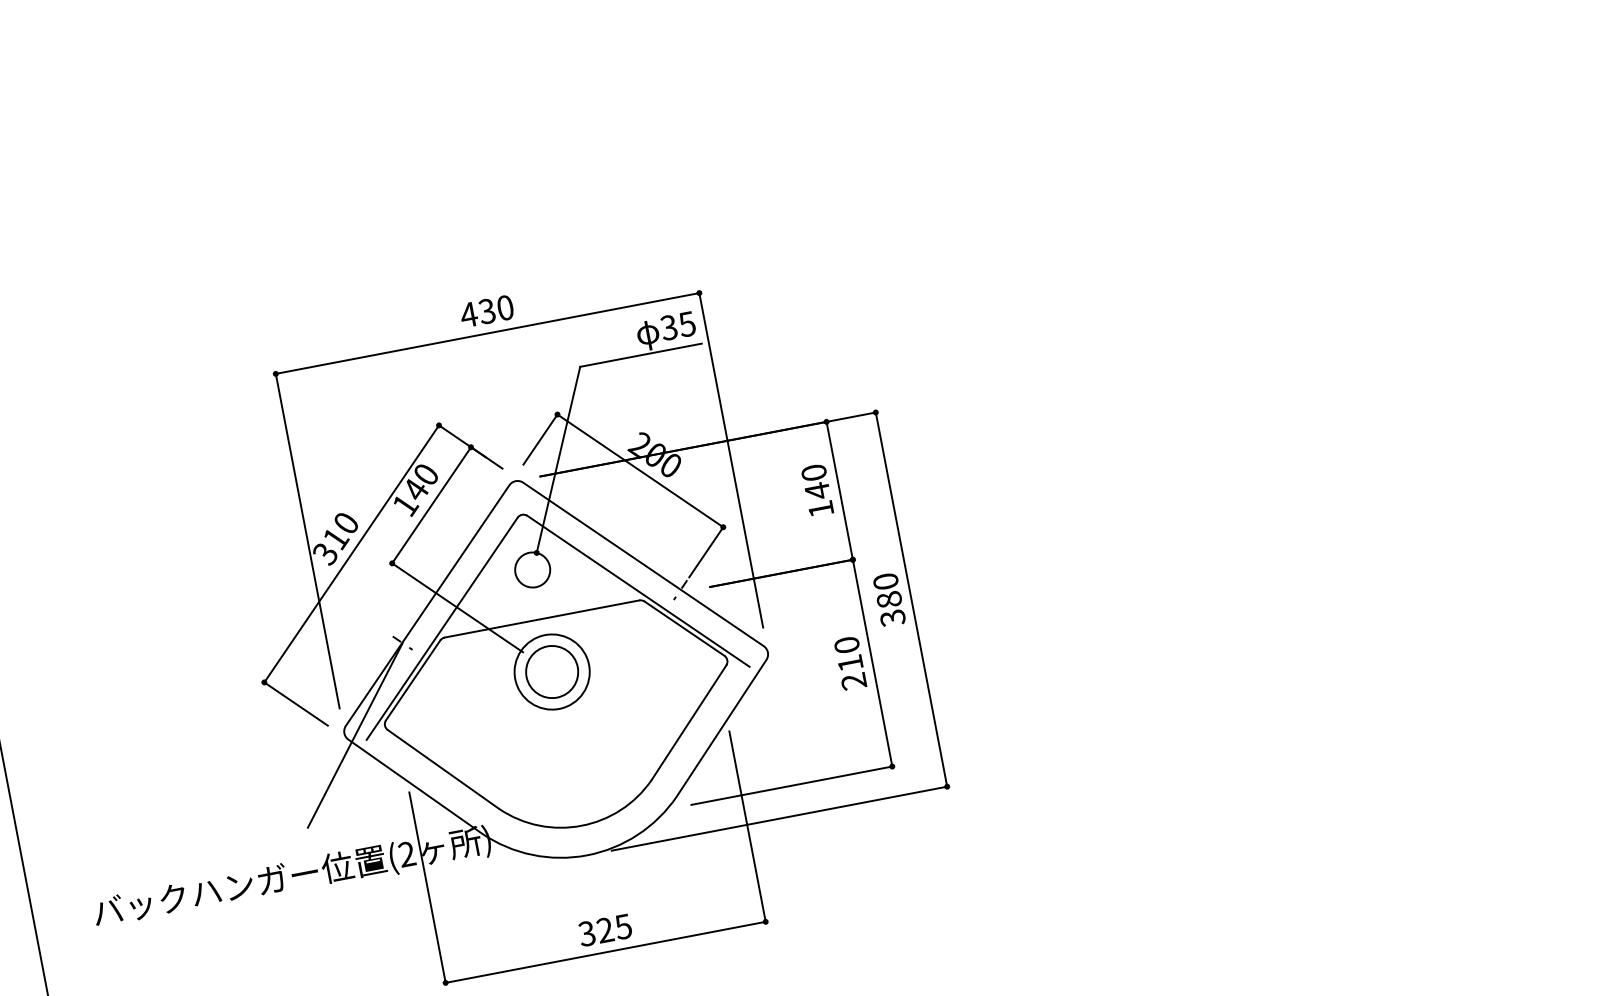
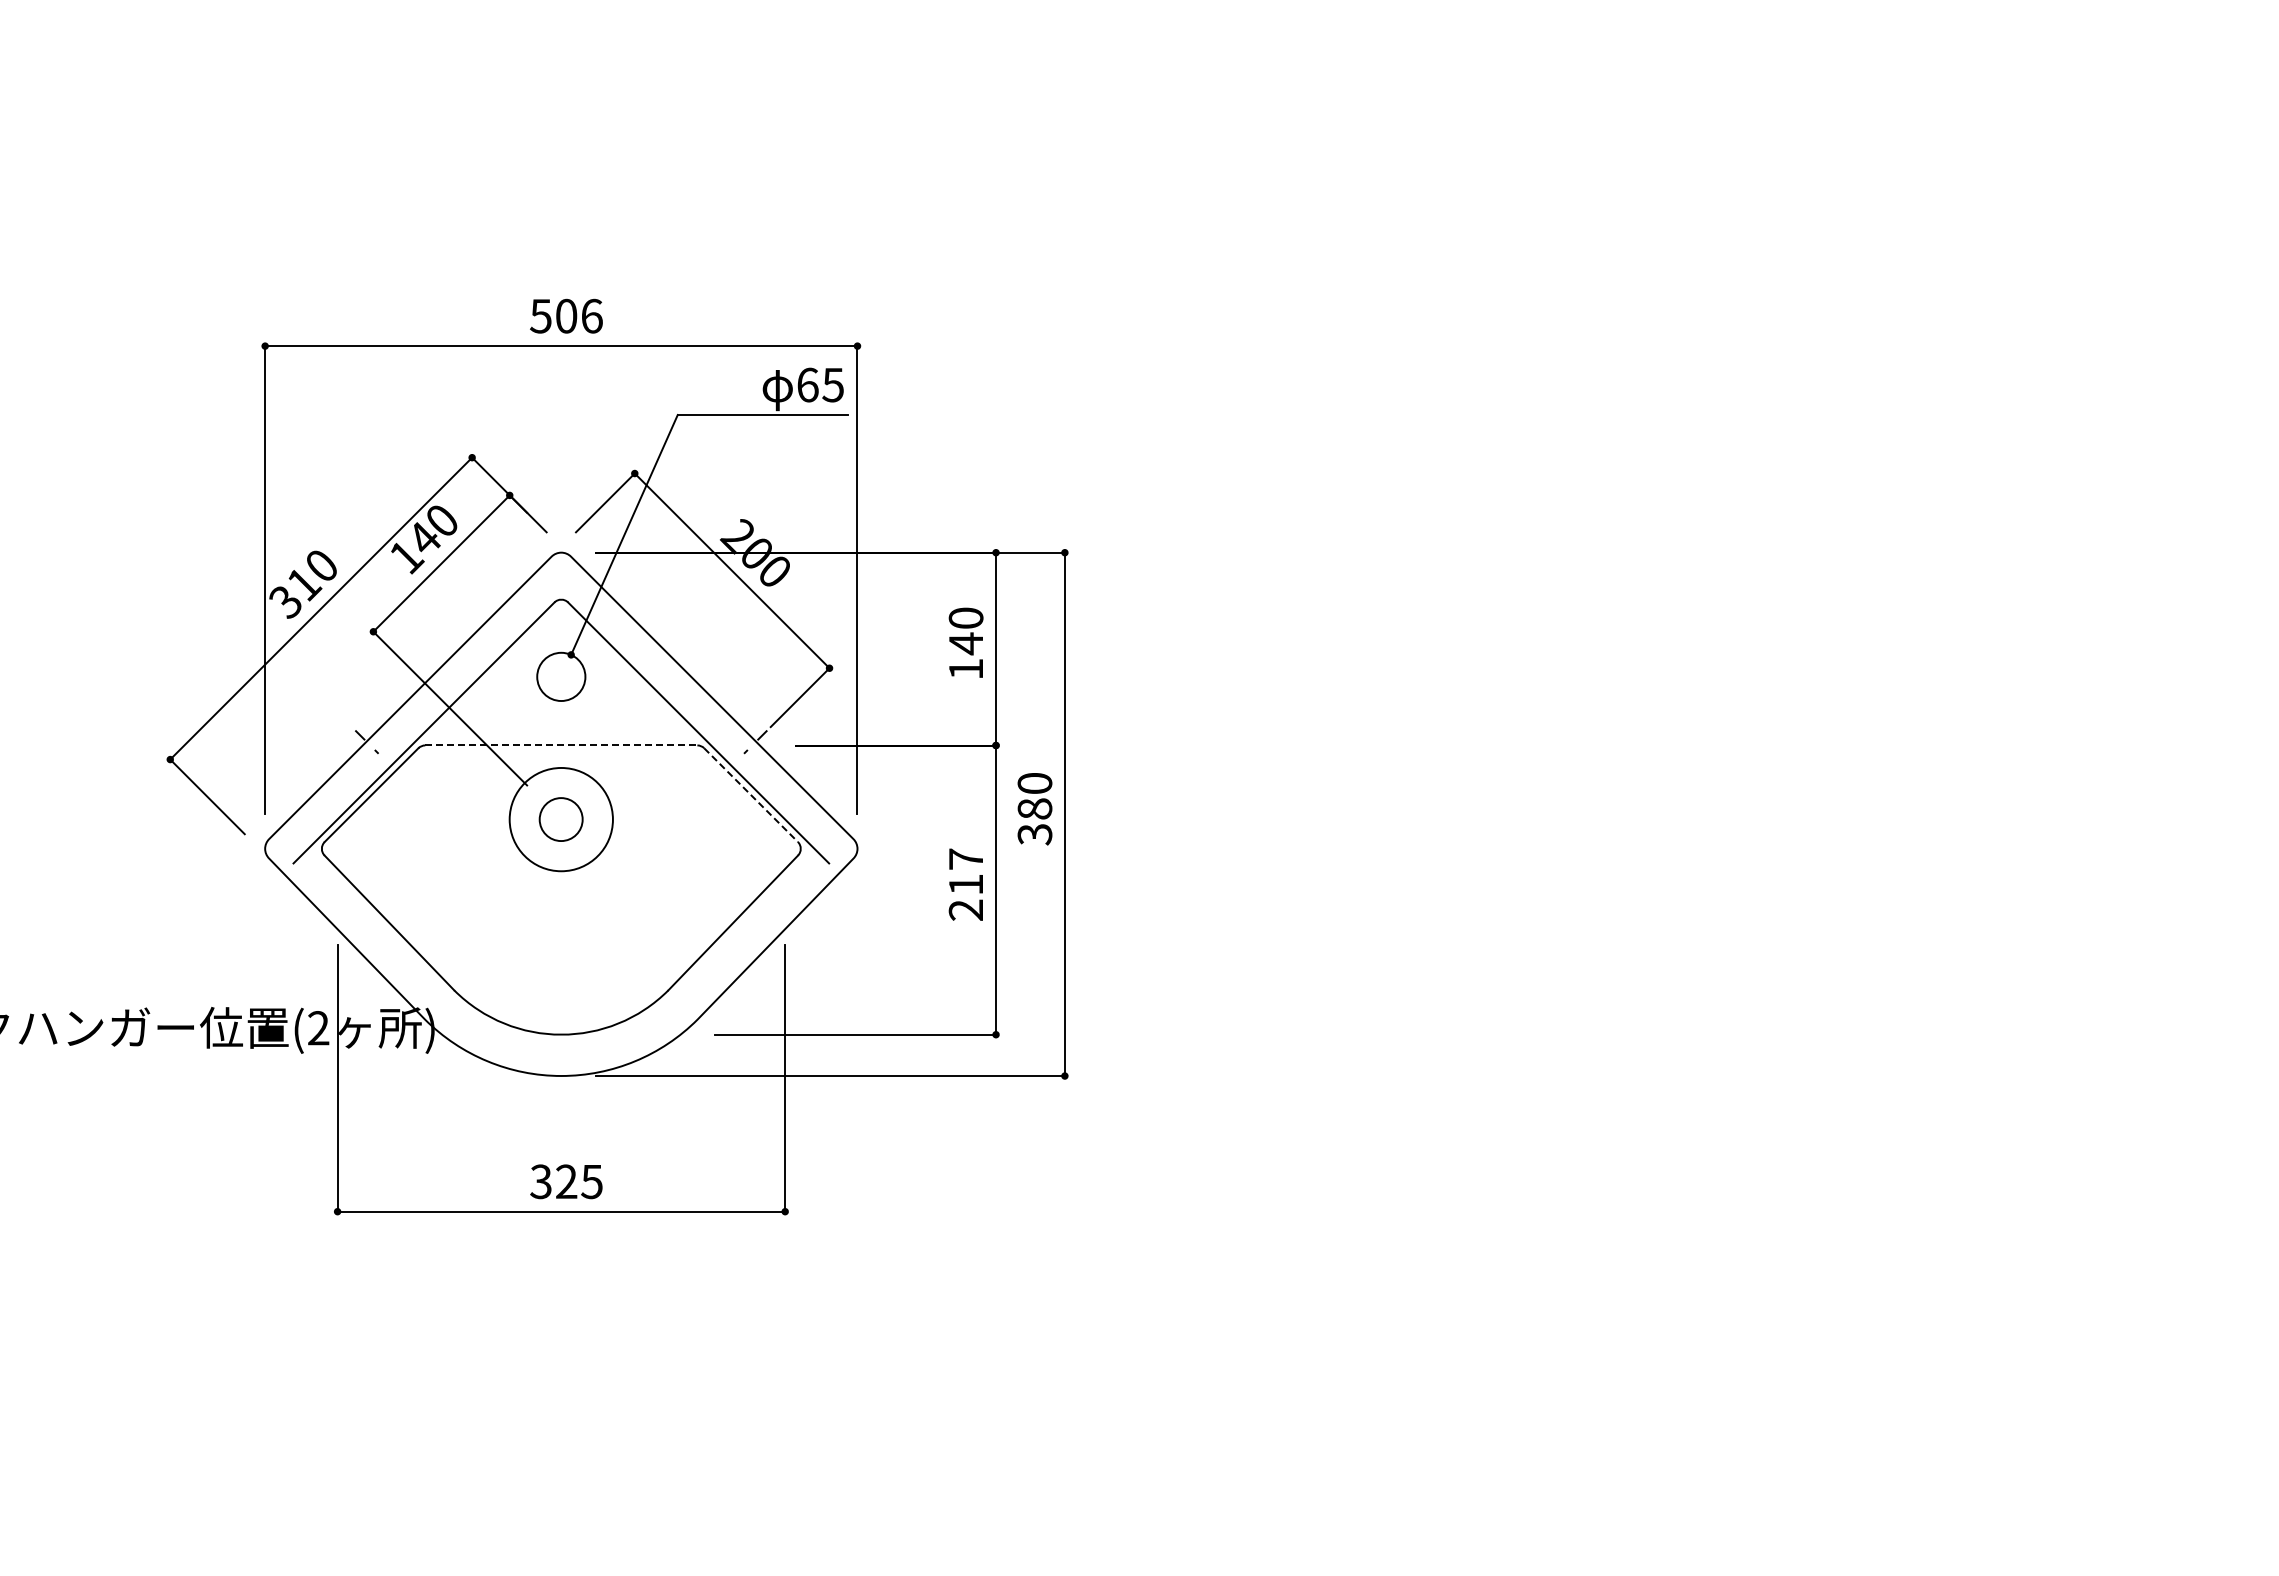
text: (486, 311) -> (565, 315), 430 -> 506
text: (668, 327) -> (807, 384), 35 -> 65
line: (542, 619) -> (561, 745), solid -> dashed
line: (684, 628) -> (751, 795), solid -> dashed
text: (846, 644) -> (965, 858), 210 -> 217
circle: (551, 672) -> (560, 819), size x0.6
line: (354, 735) -> (278, 854), removed

